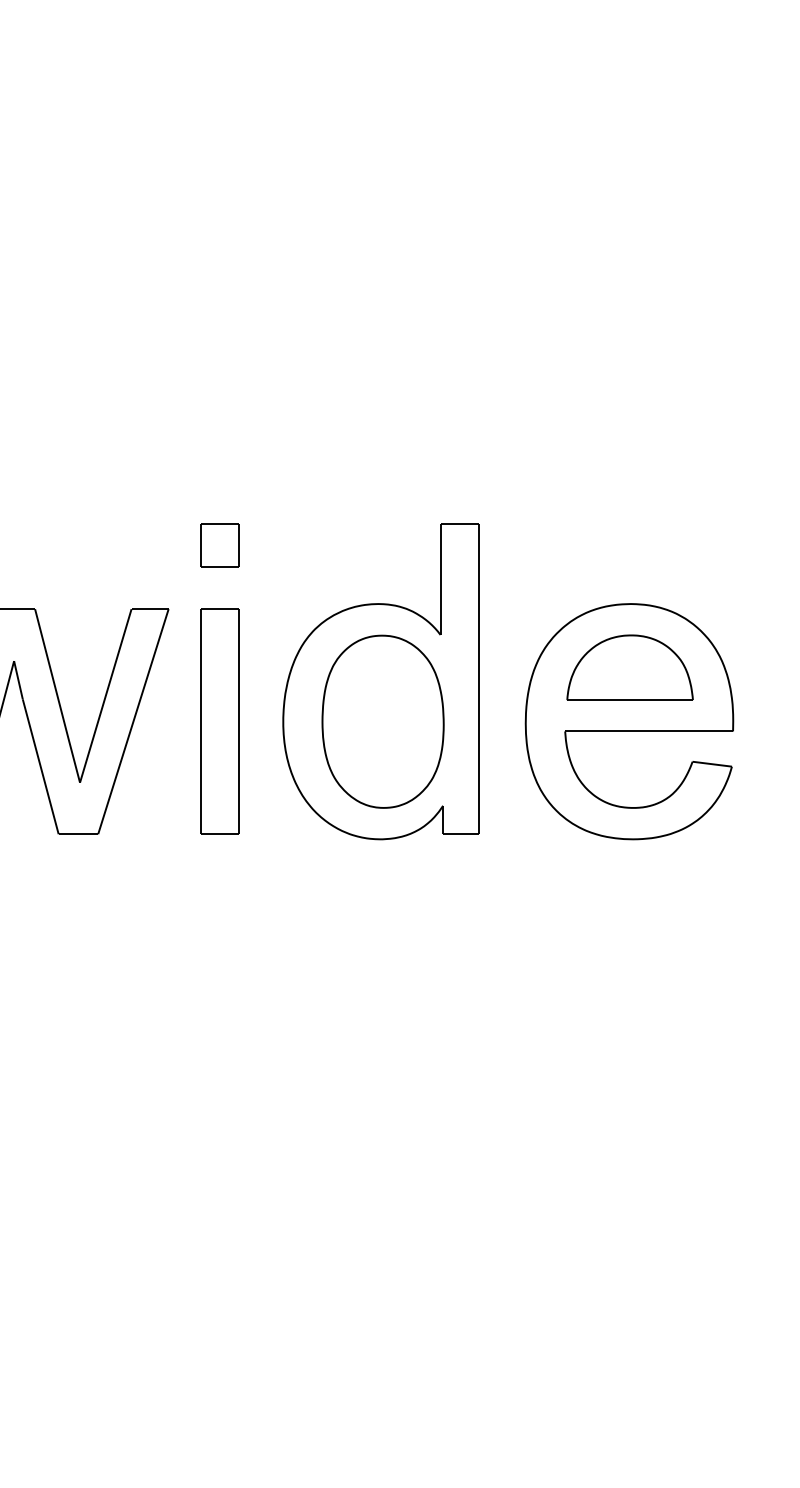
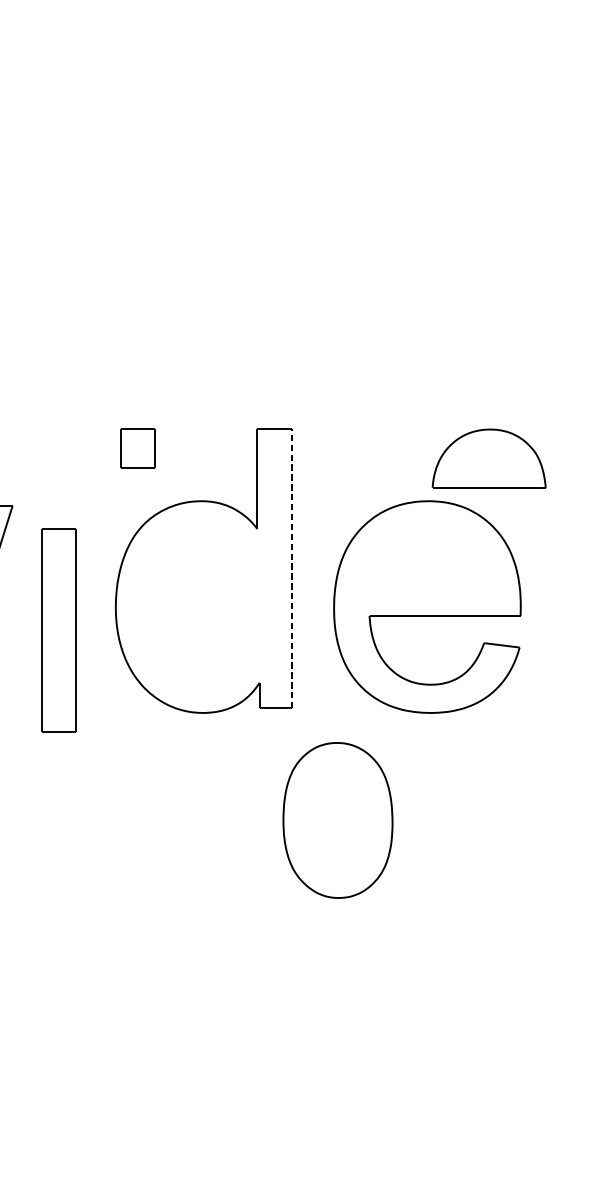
part: (219, 545) -> (137, 448), moved
part: (629, 667) -> (488, 458), moved
line: (478, 678) -> (291, 568), solid -> dashed
part: (219, 721) -> (58, 630), moved
part: (382, 721) -> (337, 820), moved

